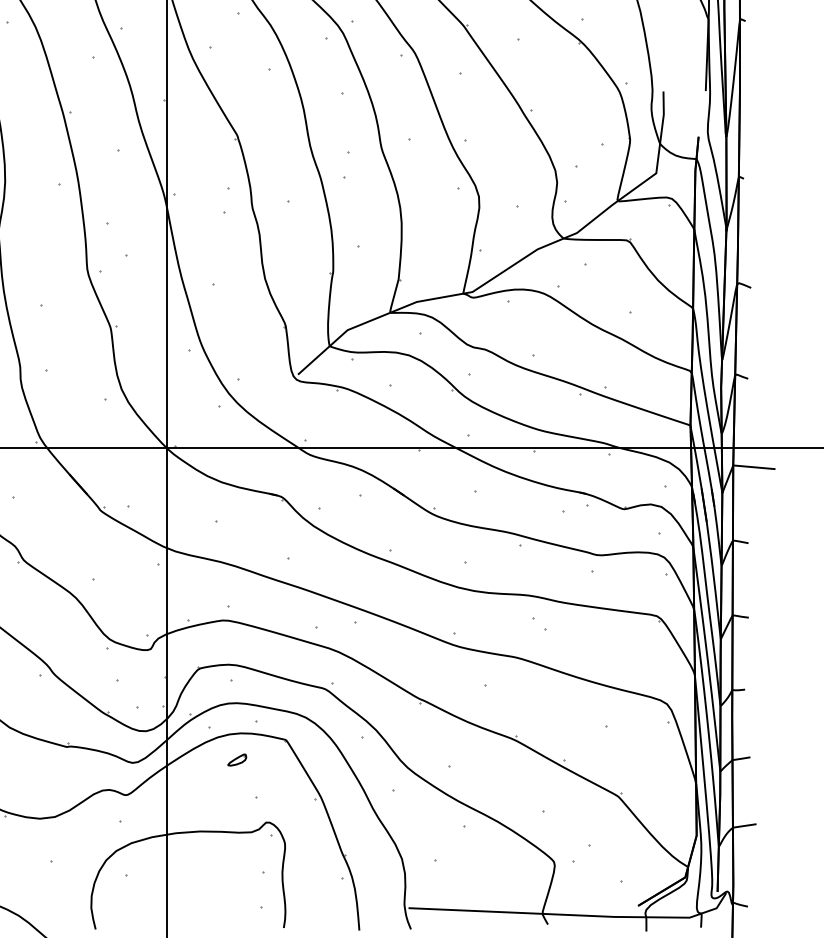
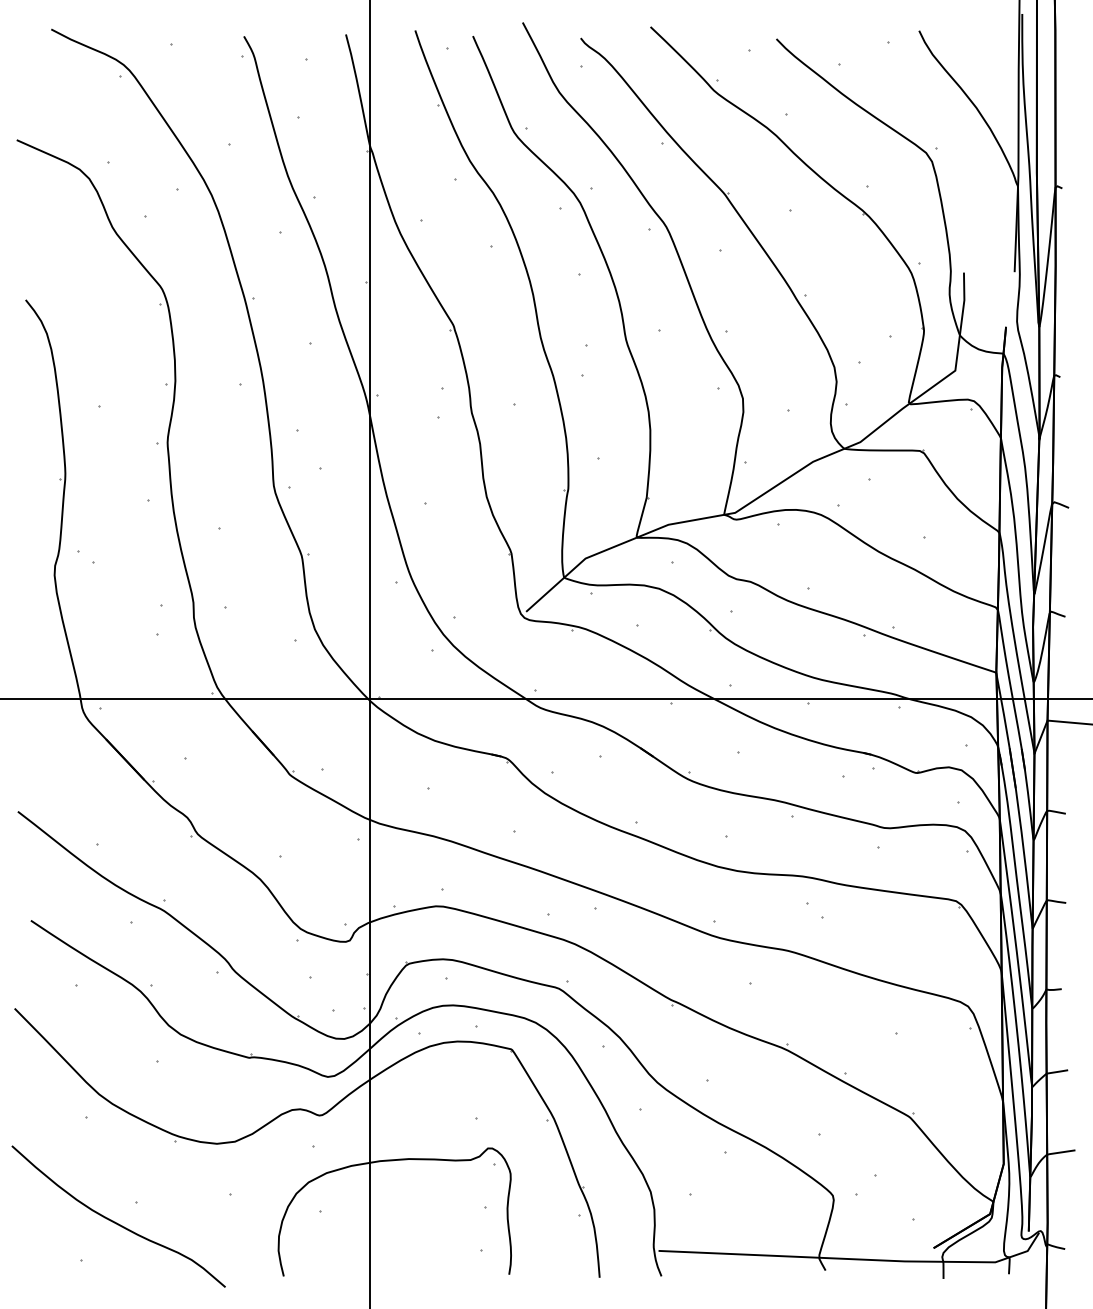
part: (237, 760) -> (453, 1073), removed

